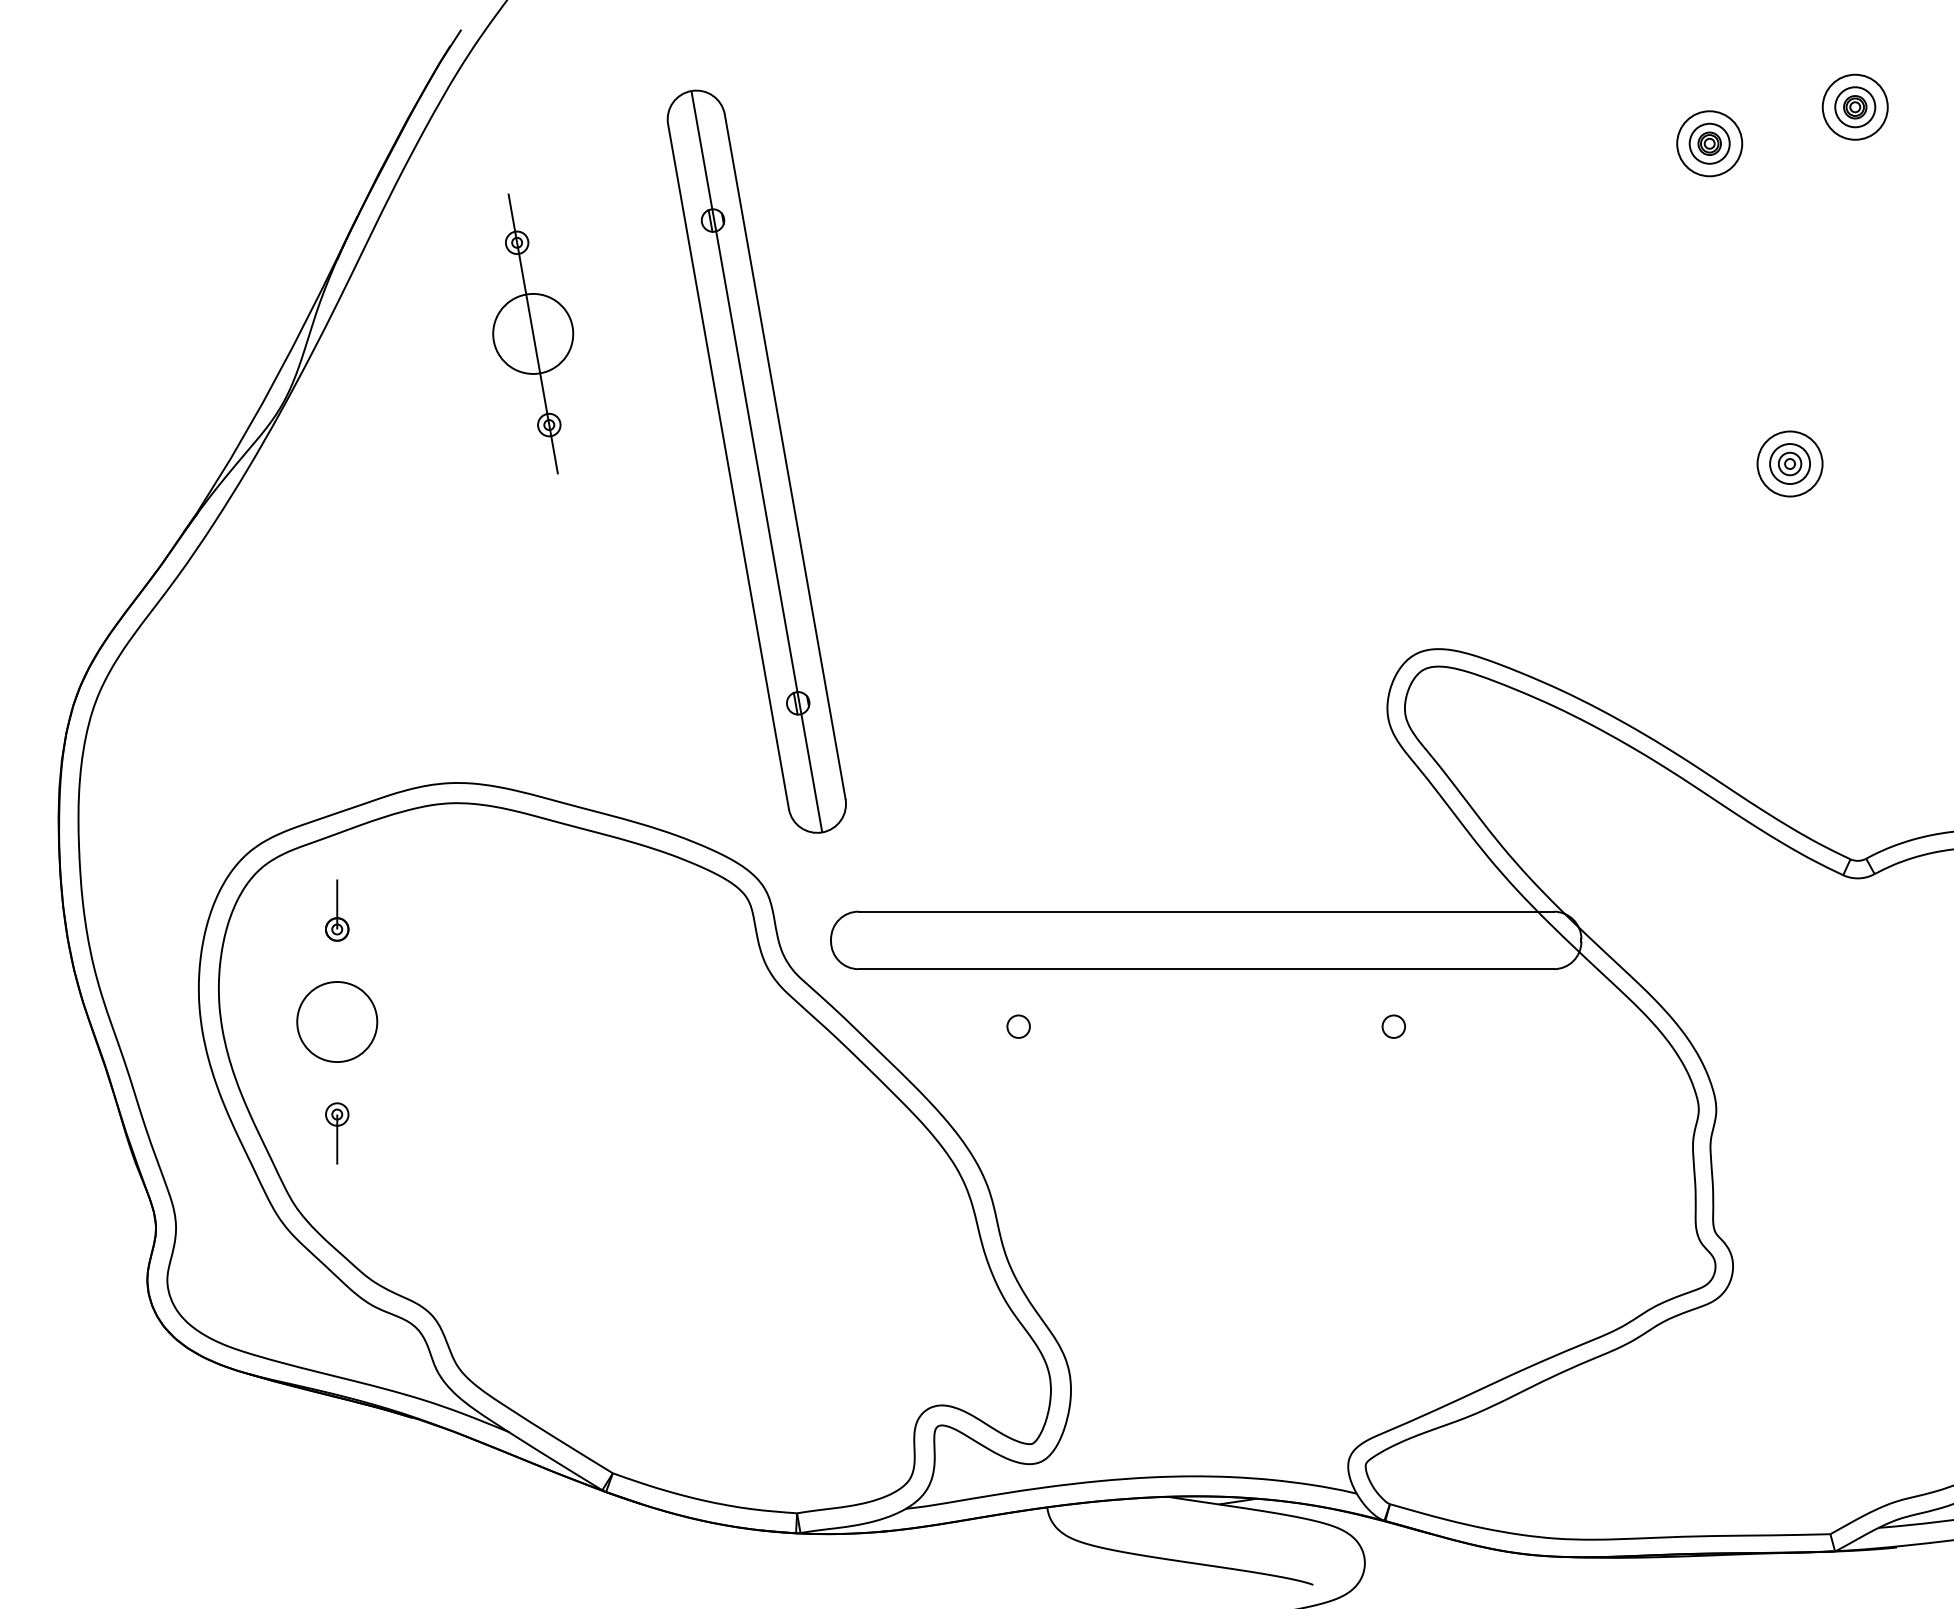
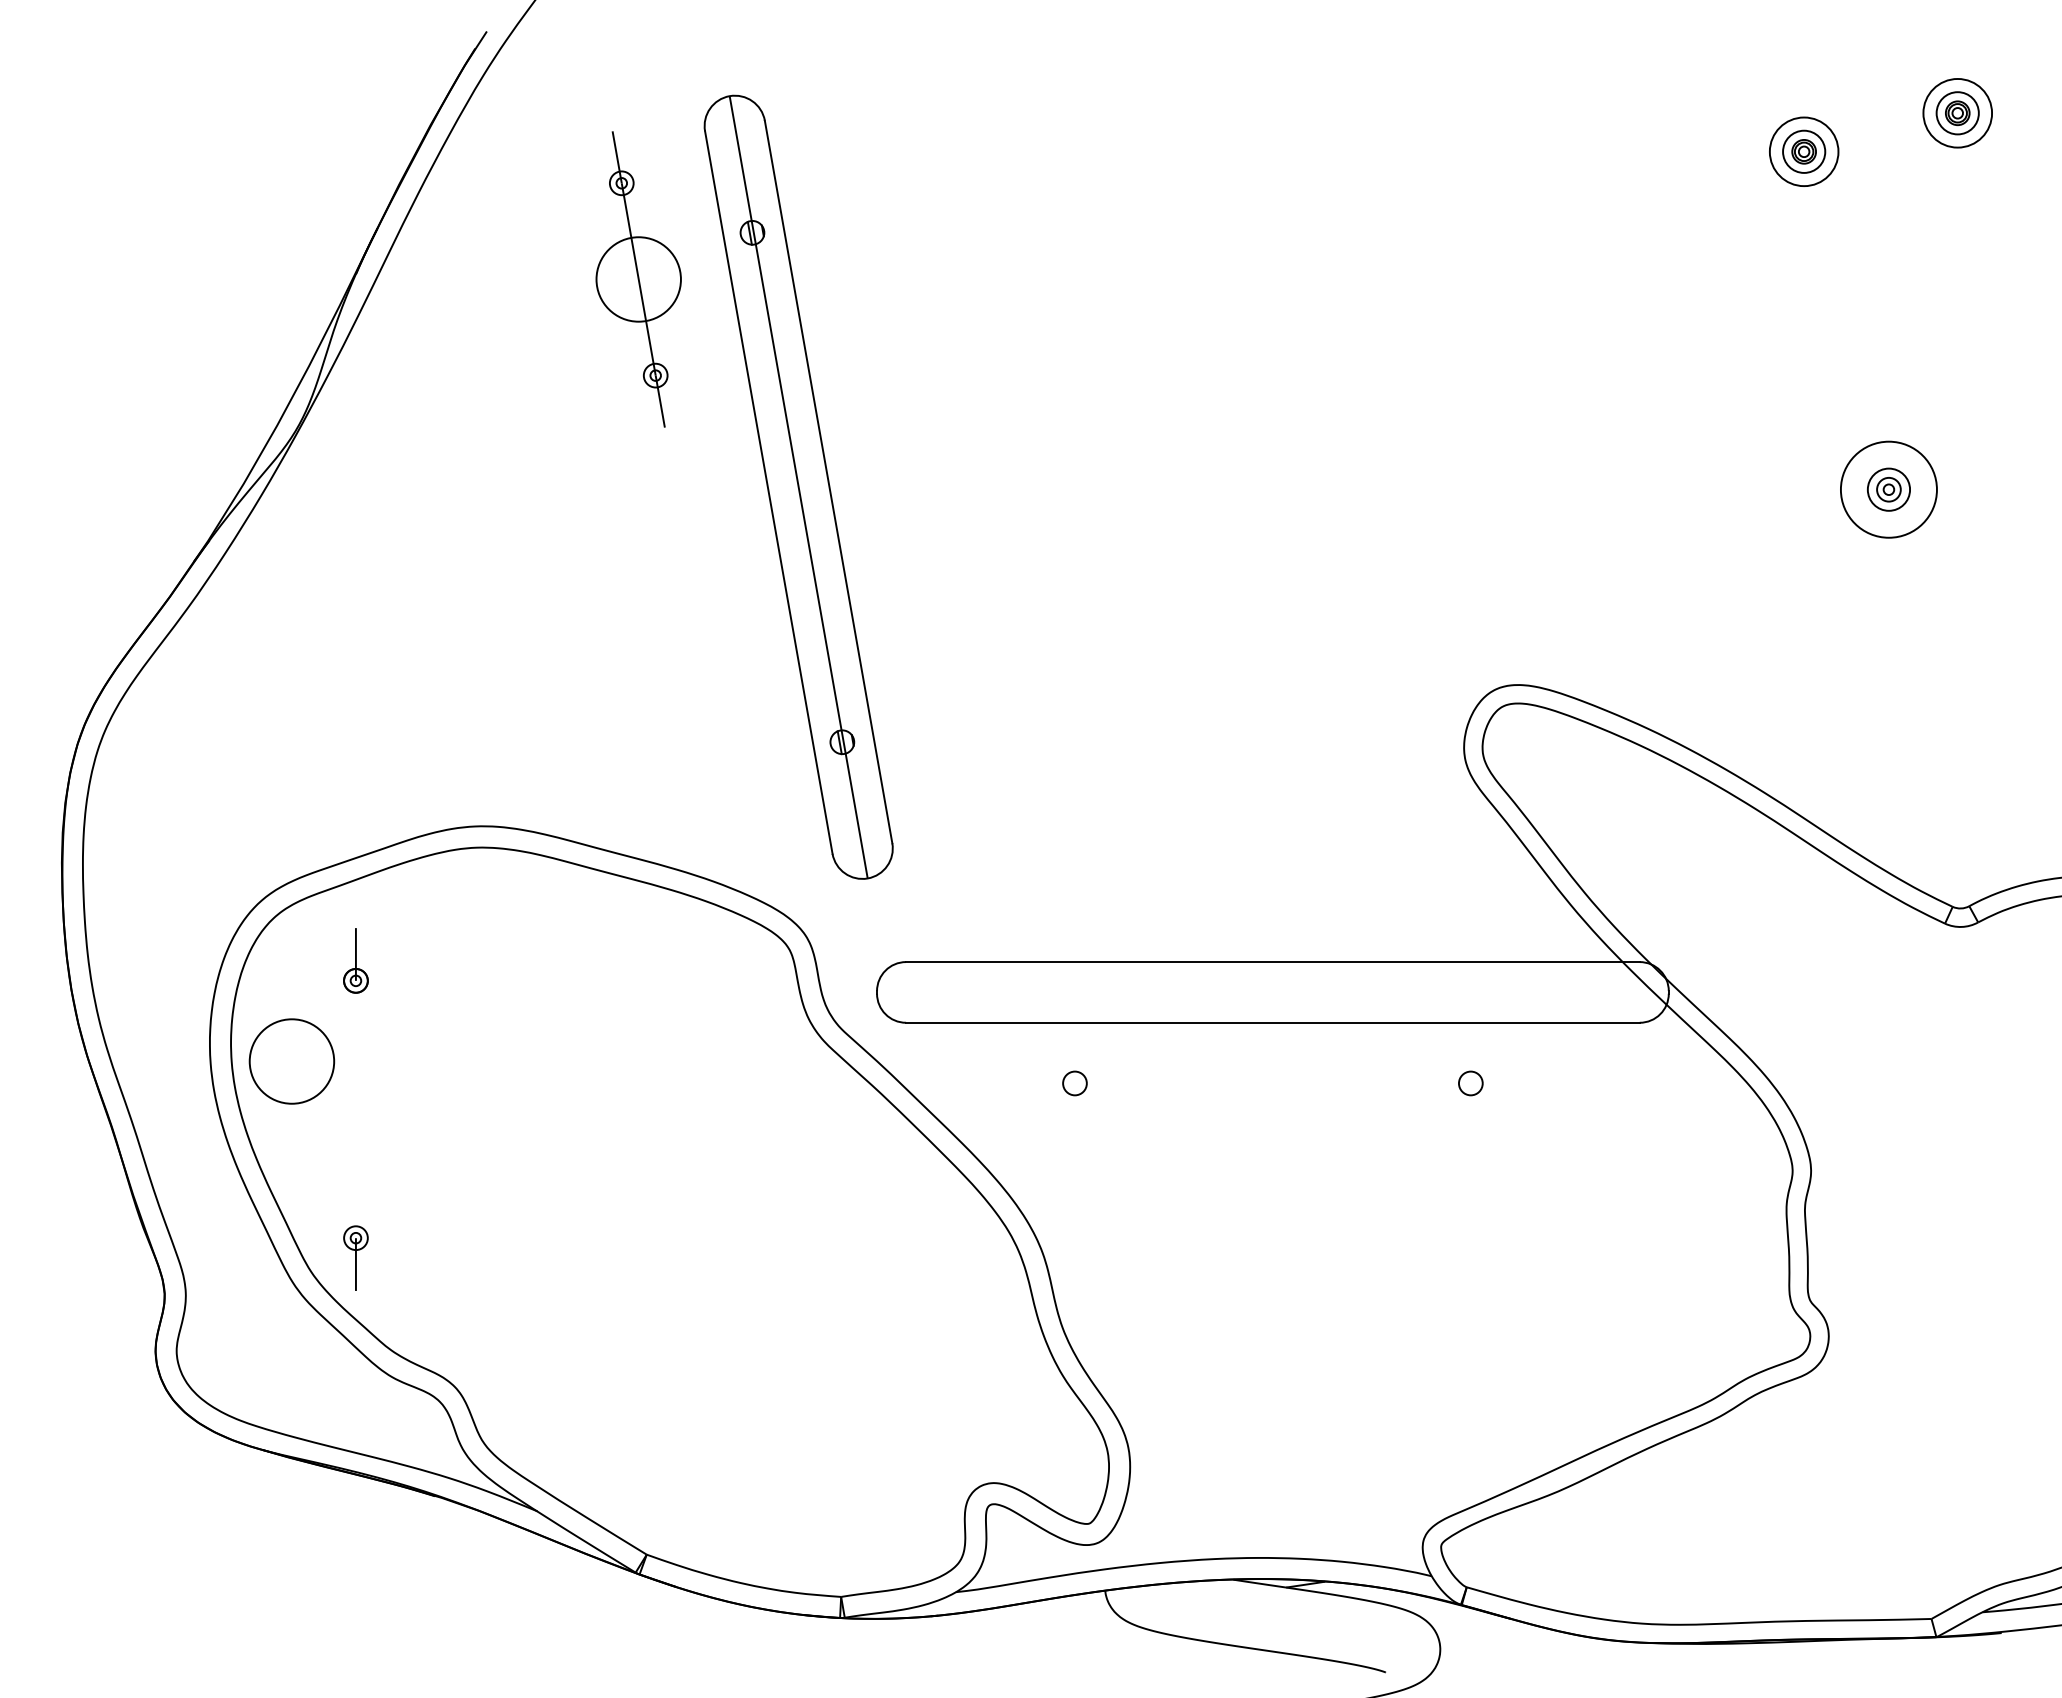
part: (533, 333) -> (638, 279), moved
circle: (1789, 463) -> (1888, 489), size x1.4
circle: (336, 1021) -> (291, 1061), moved
part: (336, 1132) -> (355, 1257), moved

